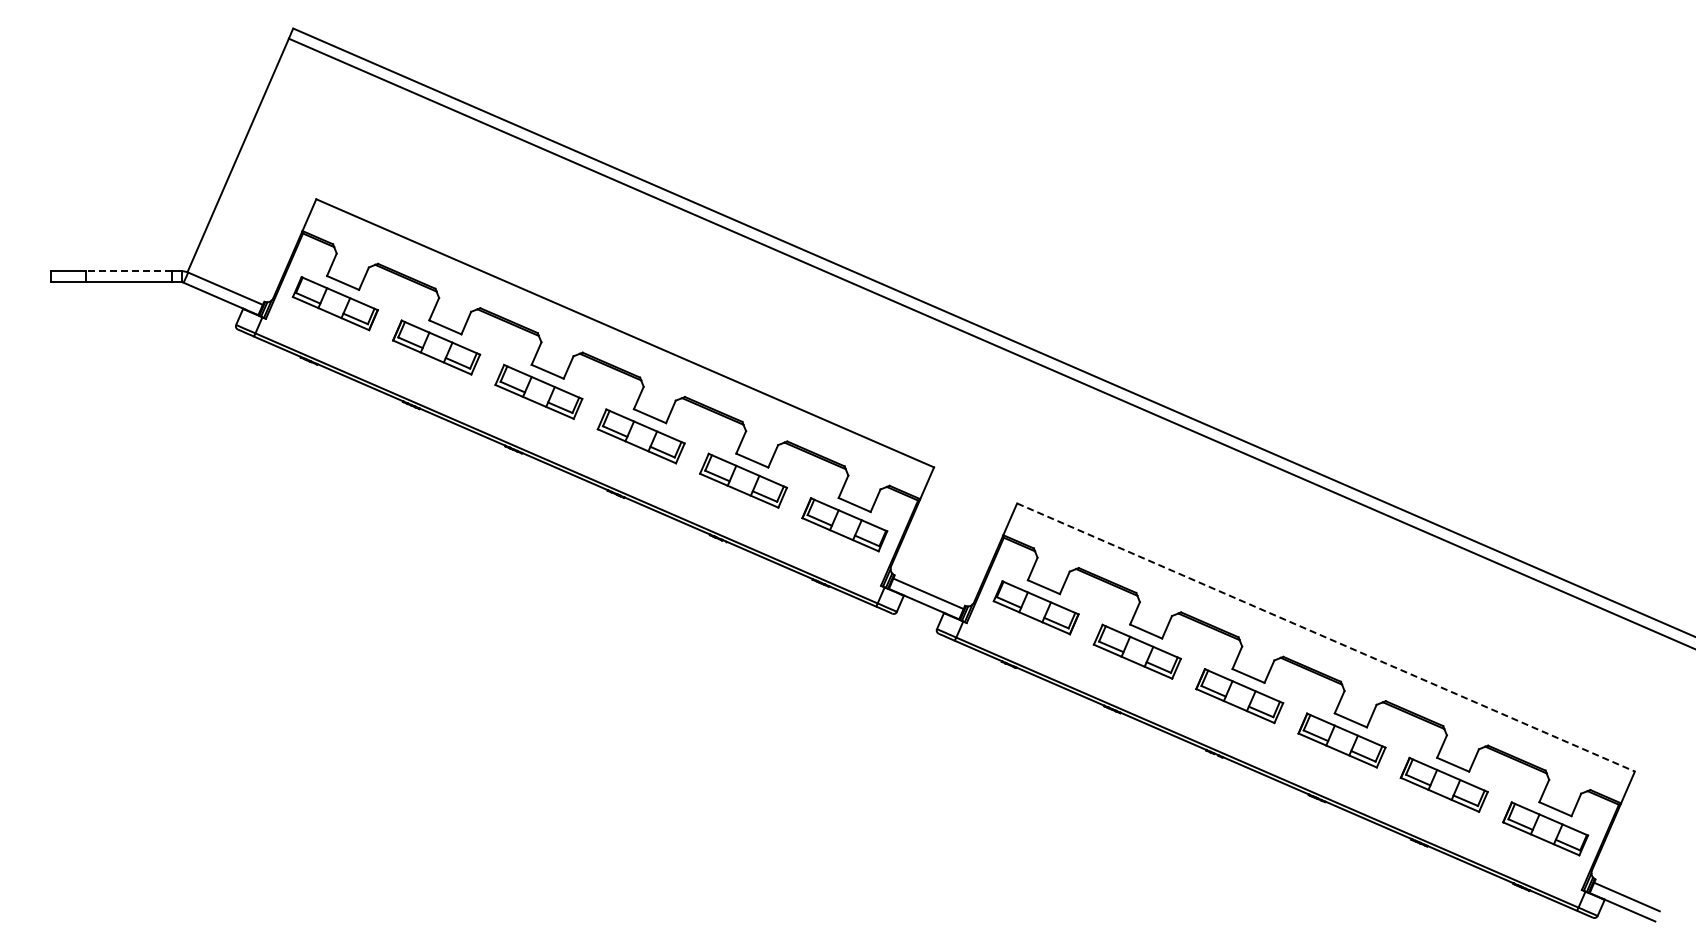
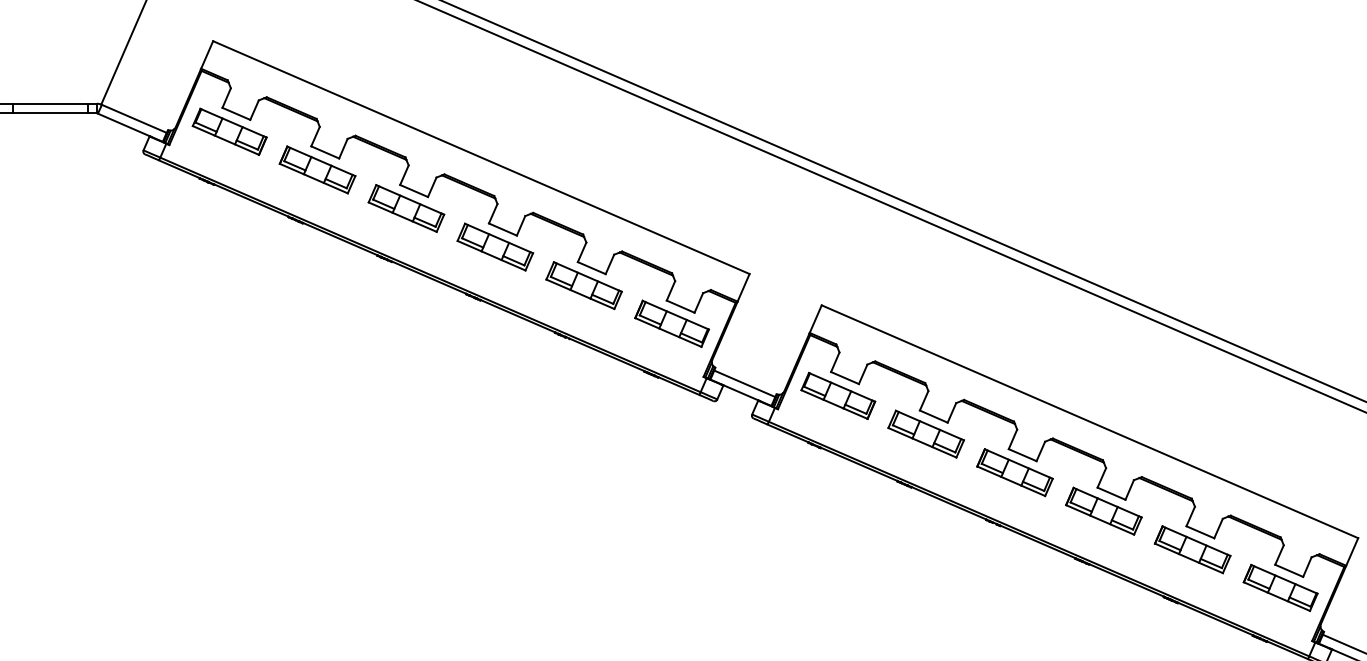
line: (128, 271) -> (50, 103), dashed -> solid
line: (1326, 637) -> (1090, 421), dashed -> solid

